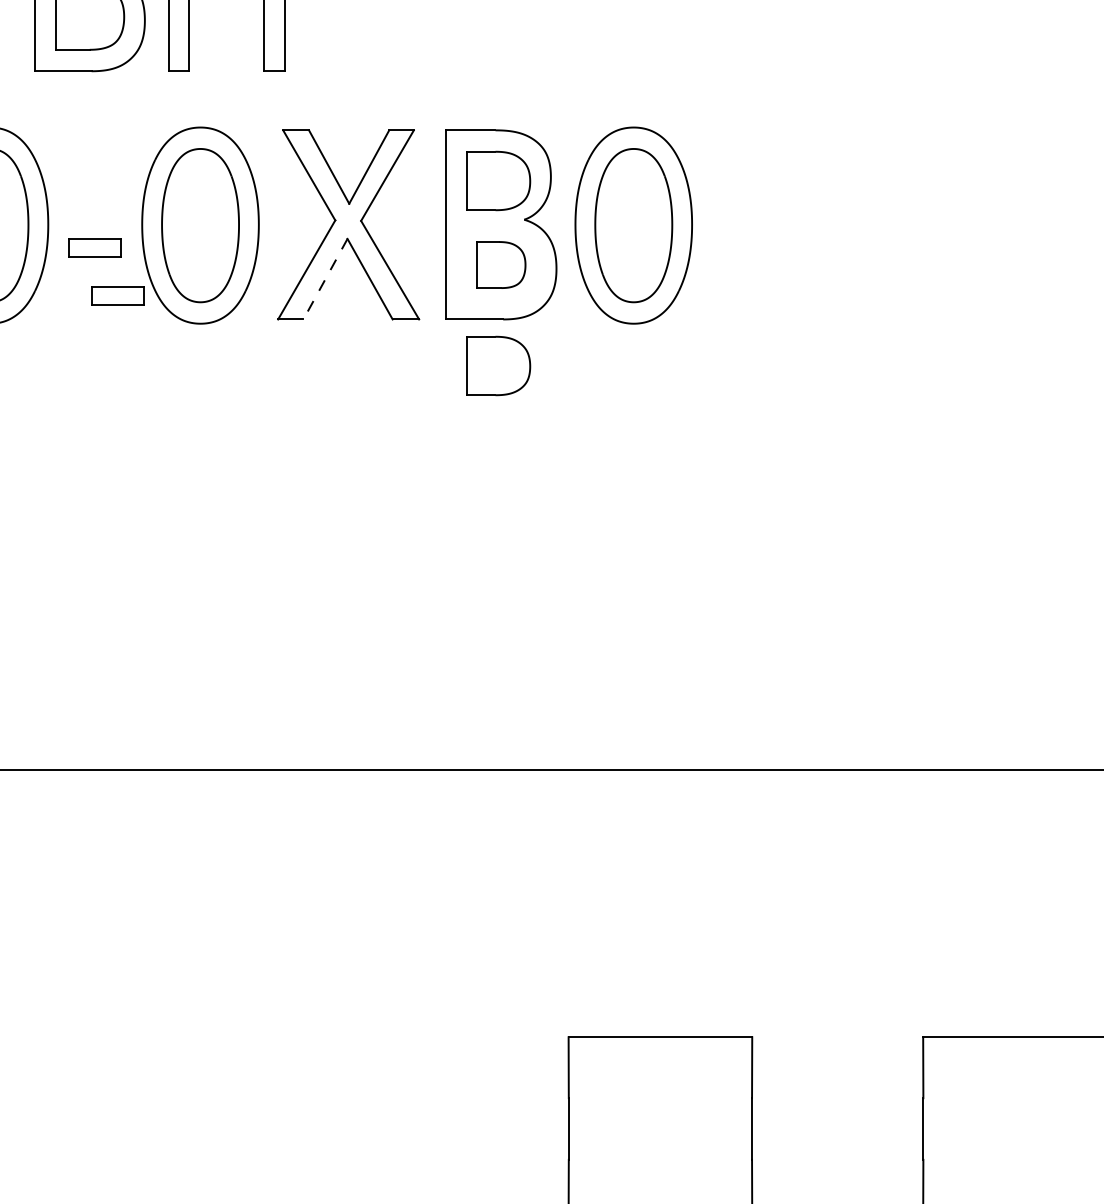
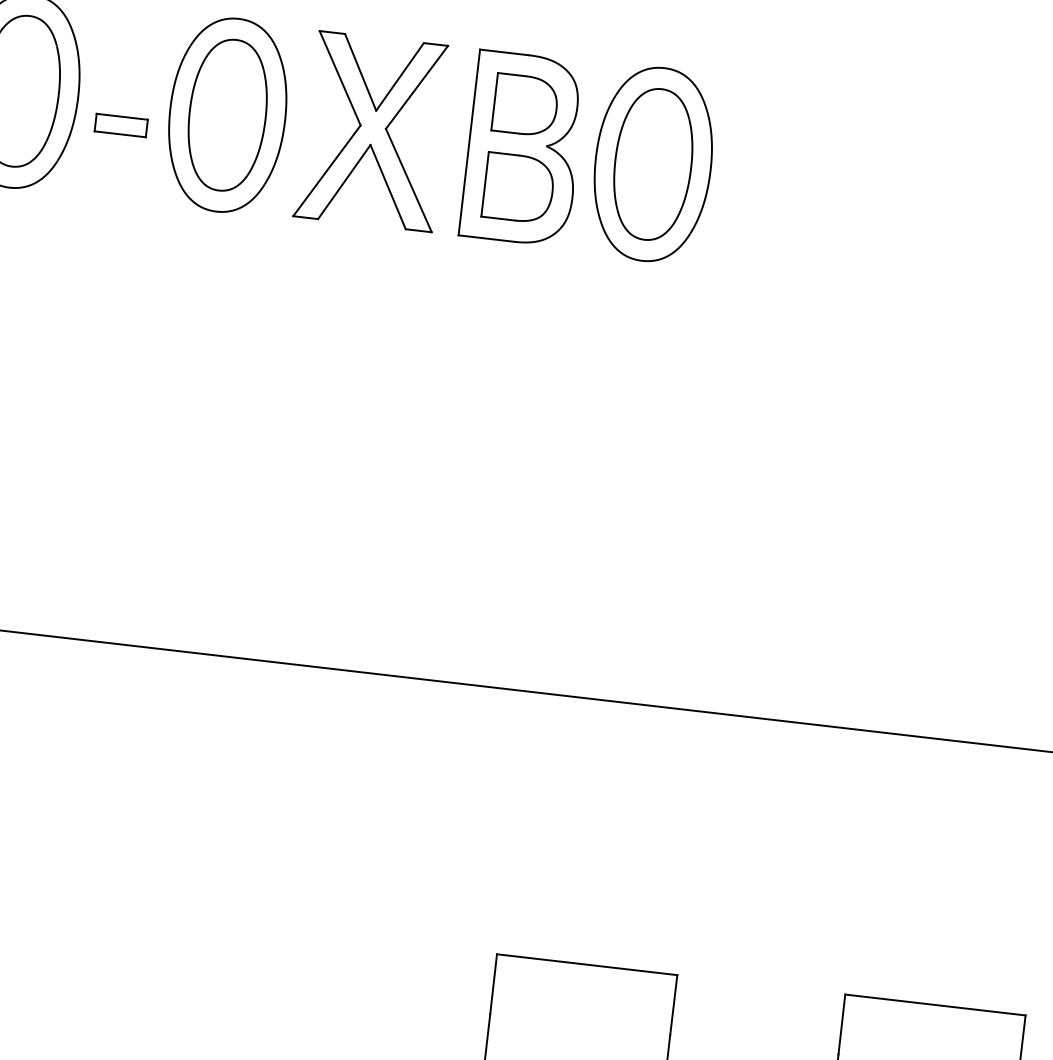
part: (501, 264) -> (518, 187), size x1.43
line: (325, 279) -> (344, 182), dashed -> solid
part: (117, 295) -> (138, 174), removed
part: (498, 365) -> (504, 286), removed

